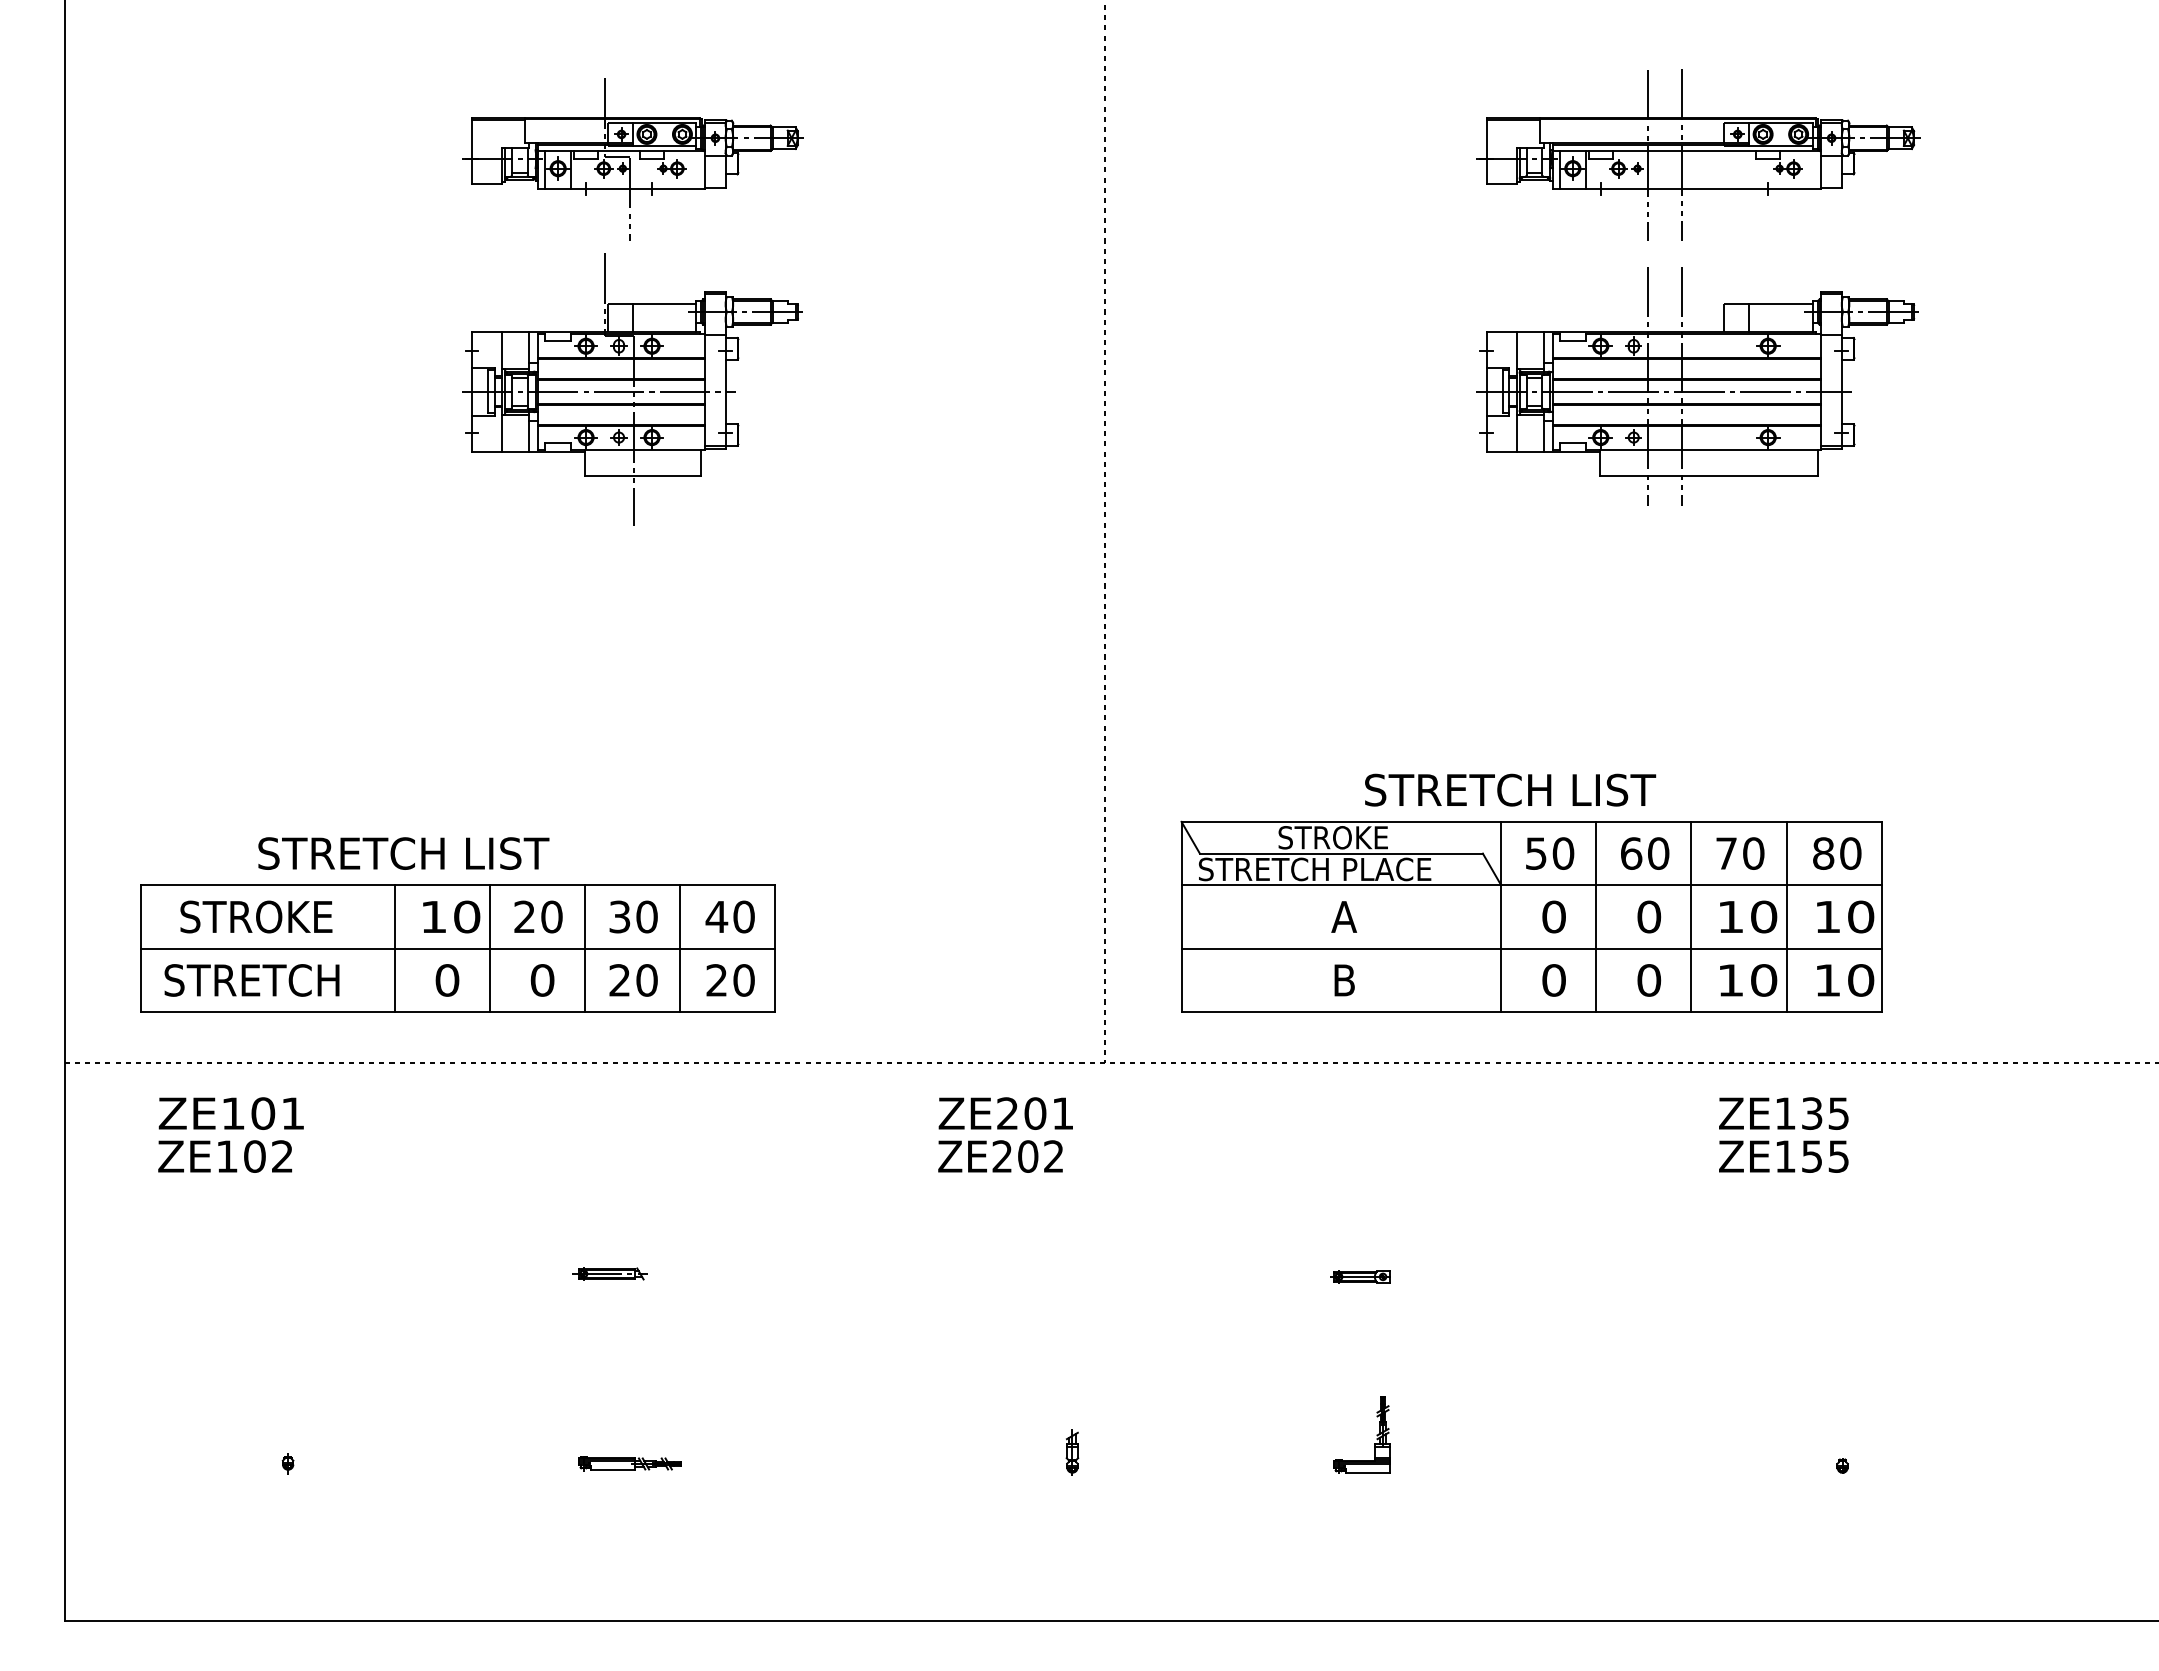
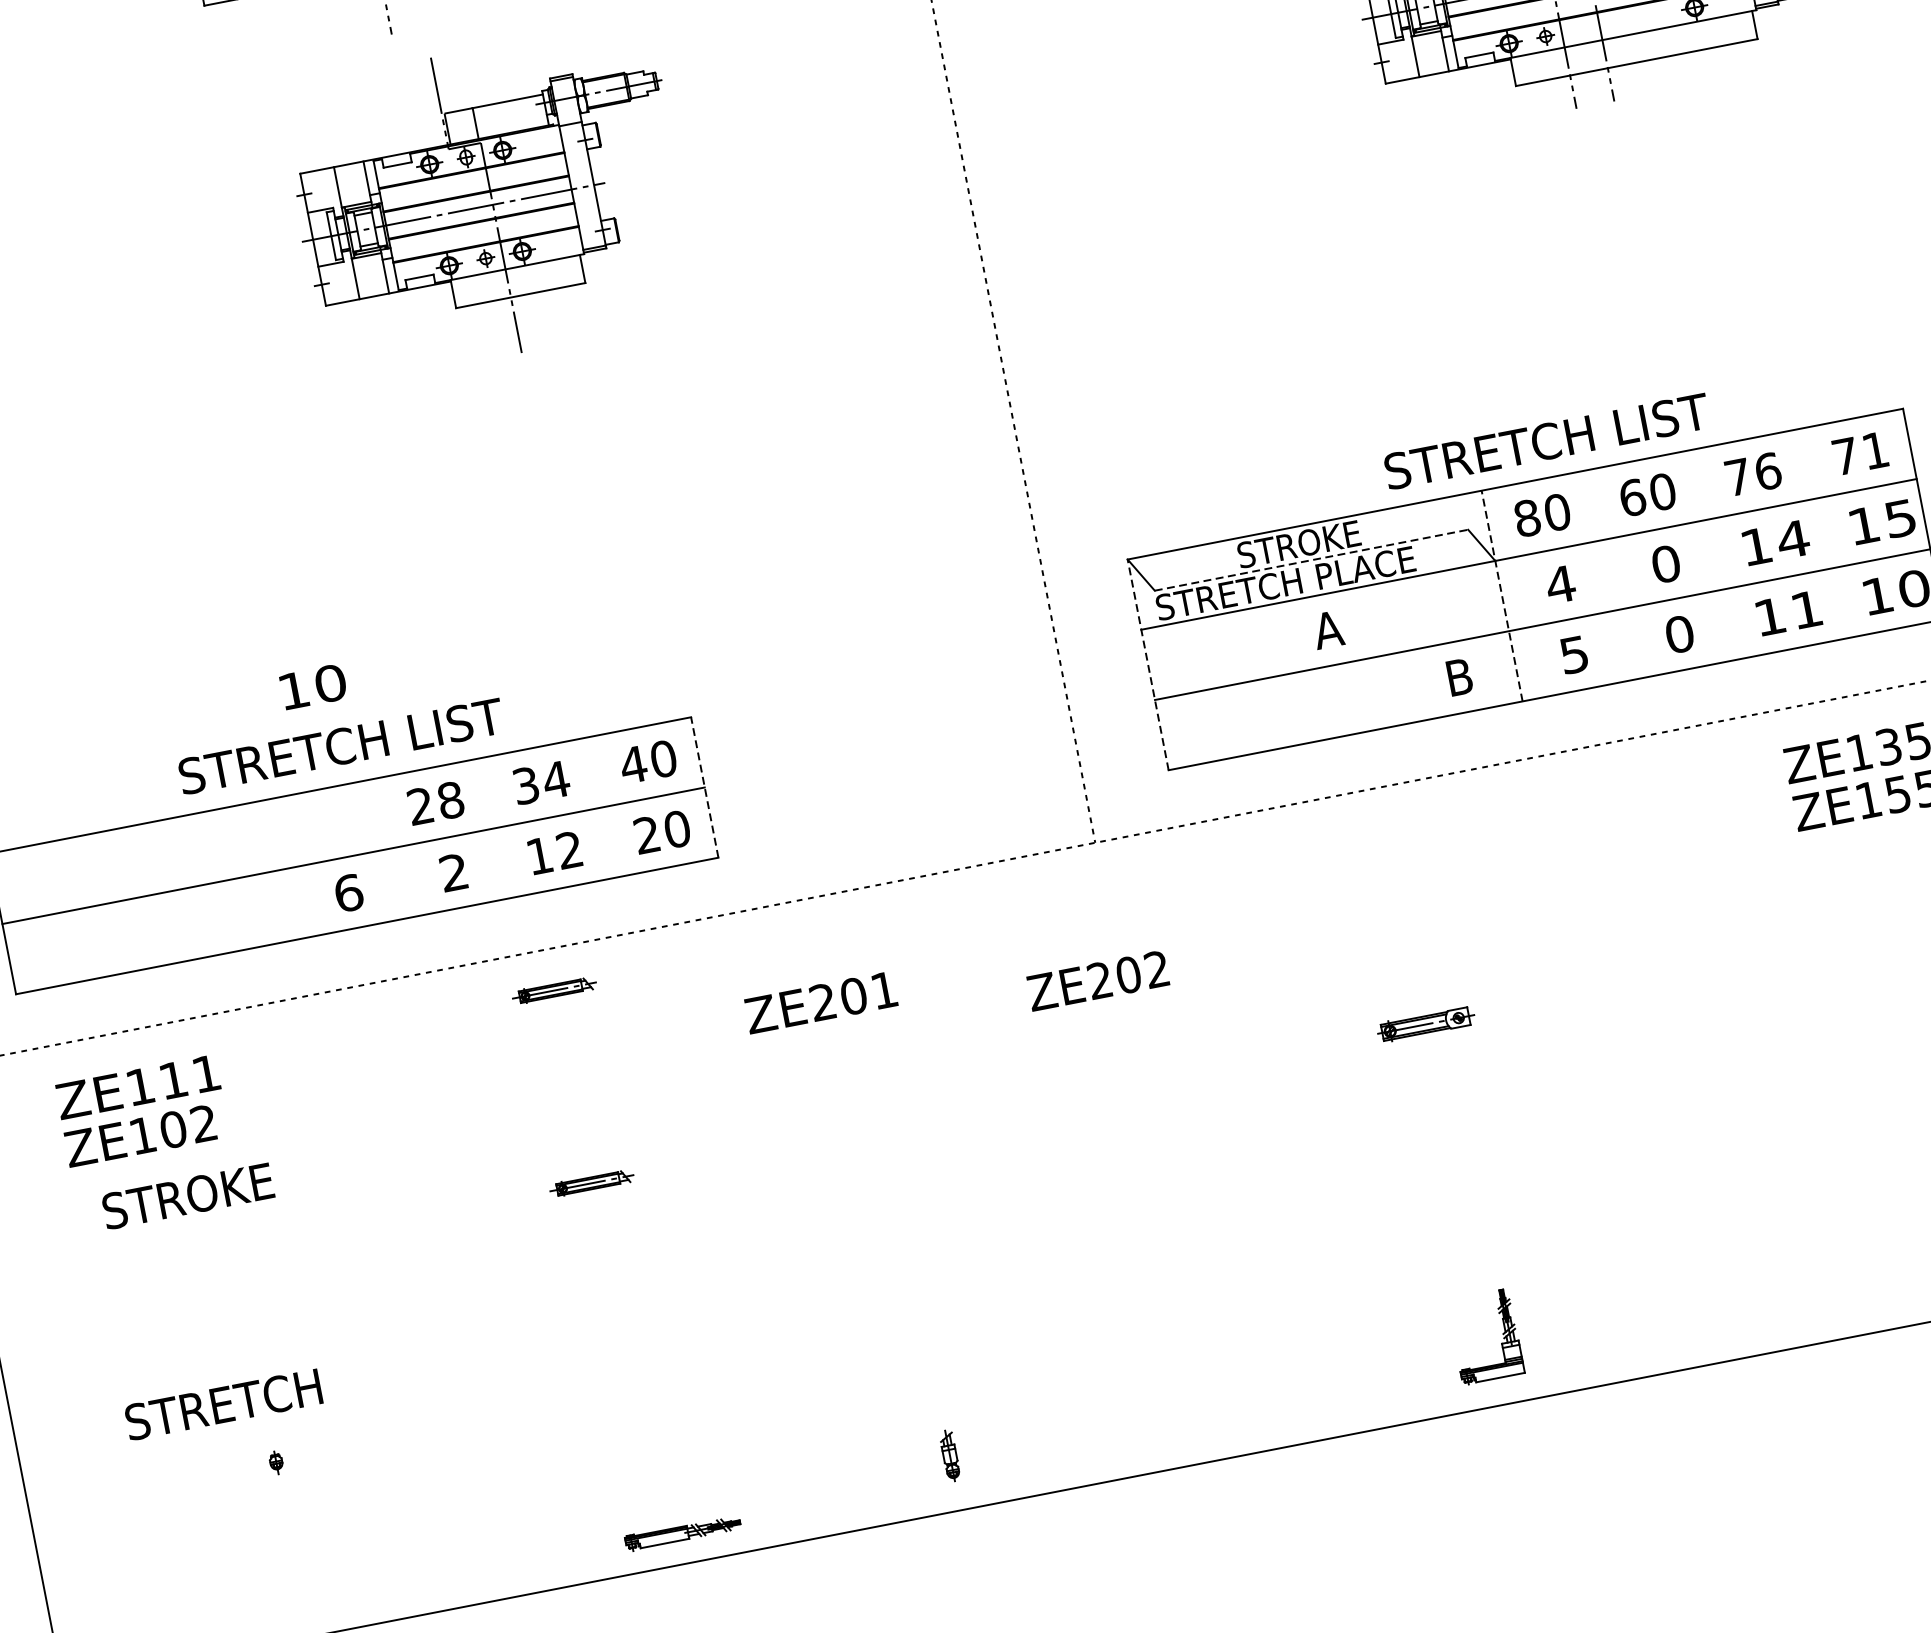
part: (632, 389) -> (490, 202), moved
text: (1510, 789) -> (1547, 440), moved
text: (403, 853) -> (341, 746), moved
line: (1341, 853) -> (1311, 560), solid -> dashed
text: (1535, 853) -> (1526, 518), 50 -> 80
text: (1753, 853) -> (1767, 471), 70 -> 76
text: (1837, 853) -> (1860, 453), 80 -> 71
text: (256, 916) -> (188, 1195), moved
text: (451, 916) -> (313, 686), moved
text: (551, 916) -> (450, 799), 20 -> 28
text: (646, 916) -> (555, 779), 30 -> 34
line: (1181, 916) -> (1147, 664), solid -> dashed
line: (1501, 916) -> (1502, 595), solid -> dashed
text: (1553, 916) -> (1559, 584), 0 -> 4
line: (1596, 916) -> (1607, 574), removed
line: (1691, 916) -> (1712, 554), removed
text: (1763, 916) -> (1792, 539), 10 -> 14
line: (1786, 916) -> (1817, 534), removed
text: (1861, 916) -> (1901, 517), 10 -> 15
line: (394, 948) -> (283, 869), removed
line: (489, 948) -> (388, 848), removed
line: (584, 948) -> (493, 828), removed
line: (679, 948) -> (598, 807), removed
line: (775, 948) -> (705, 787), solid -> dashed
text: (251, 980) -> (223, 1404), moved
text: (447, 980) -> (348, 893), 0 -> 6
text: (542, 980) -> (454, 872), 0 -> 2
text: (633, 980) -> (554, 853), 20 -> 12
text: (1344, 980) -> (1459, 677), moved
text: (1553, 980) -> (1573, 655), 0 -> 5
text: (1764, 980) -> (1807, 609), 10 -> 11
part: (609, 1099) -> (553, 990), added
text: (263, 1113) -> (173, 1080), ZE101 -> ZE111
text: (1005, 1113) -> (820, 1002), moved
text: (1000, 1156) -> (1098, 980), moved
part: (1360, 1276) -> (1423, 1024), size x1.4
part: (1376, 1434) -> (1502, 1333), moved
part: (1072, 1452) -> (950, 1455), moved
part: (629, 1463) -> (682, 1532), moved

